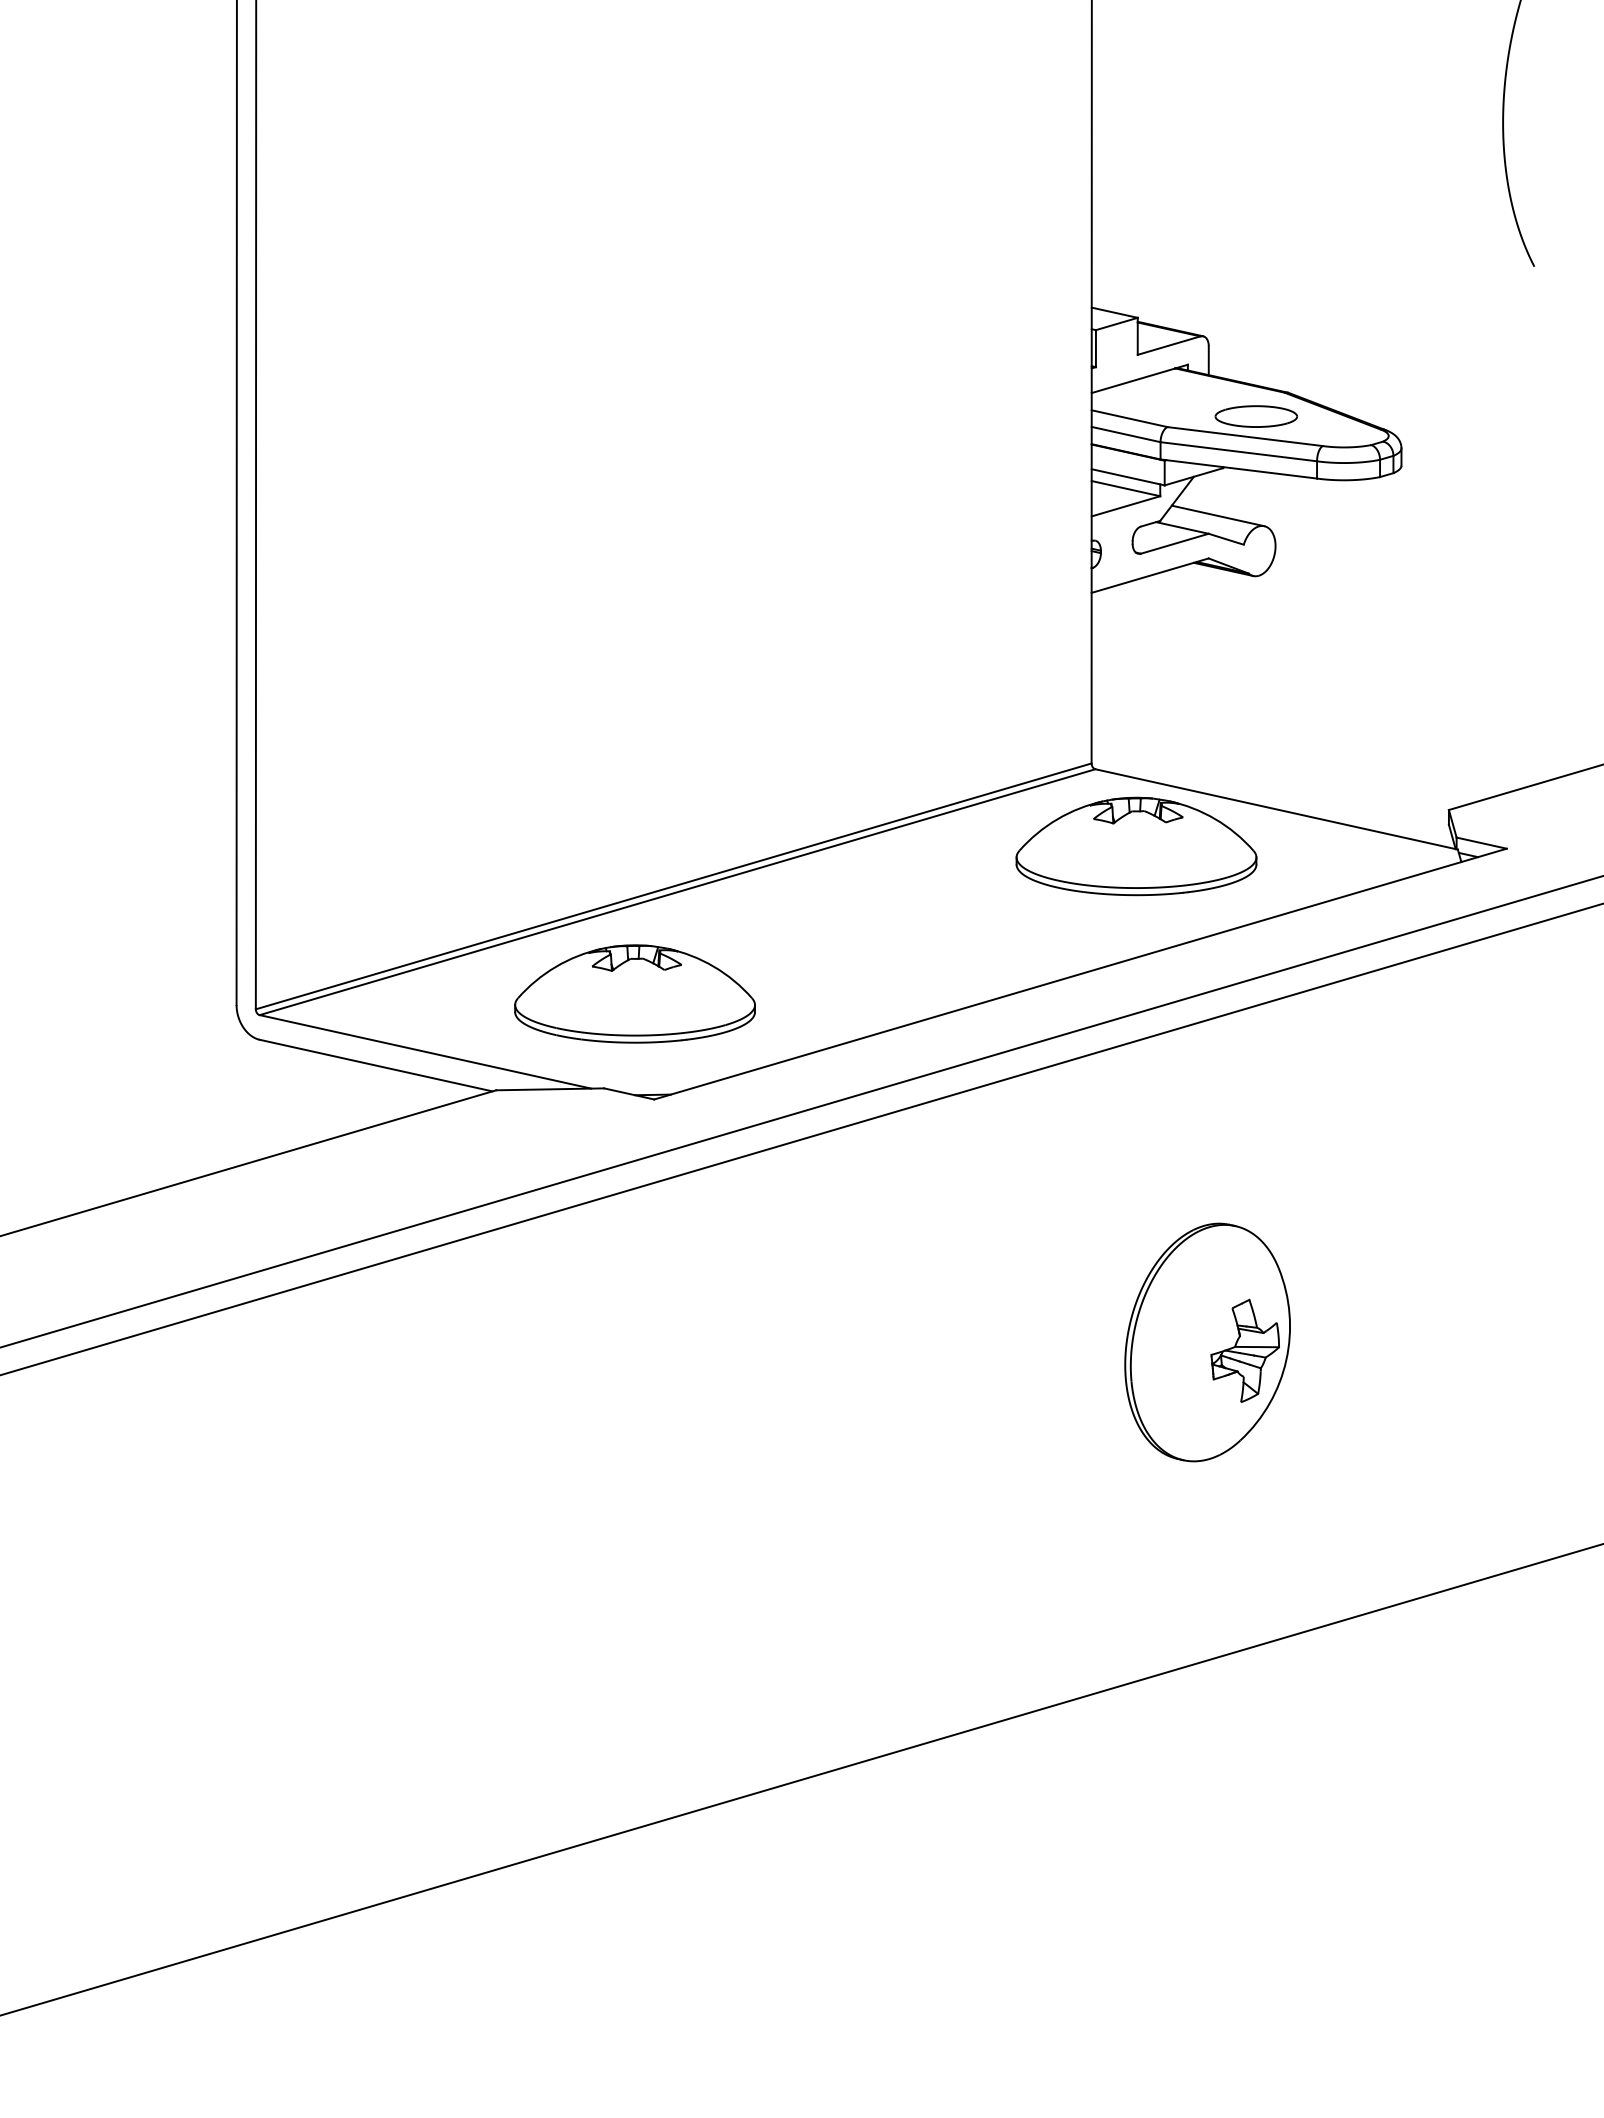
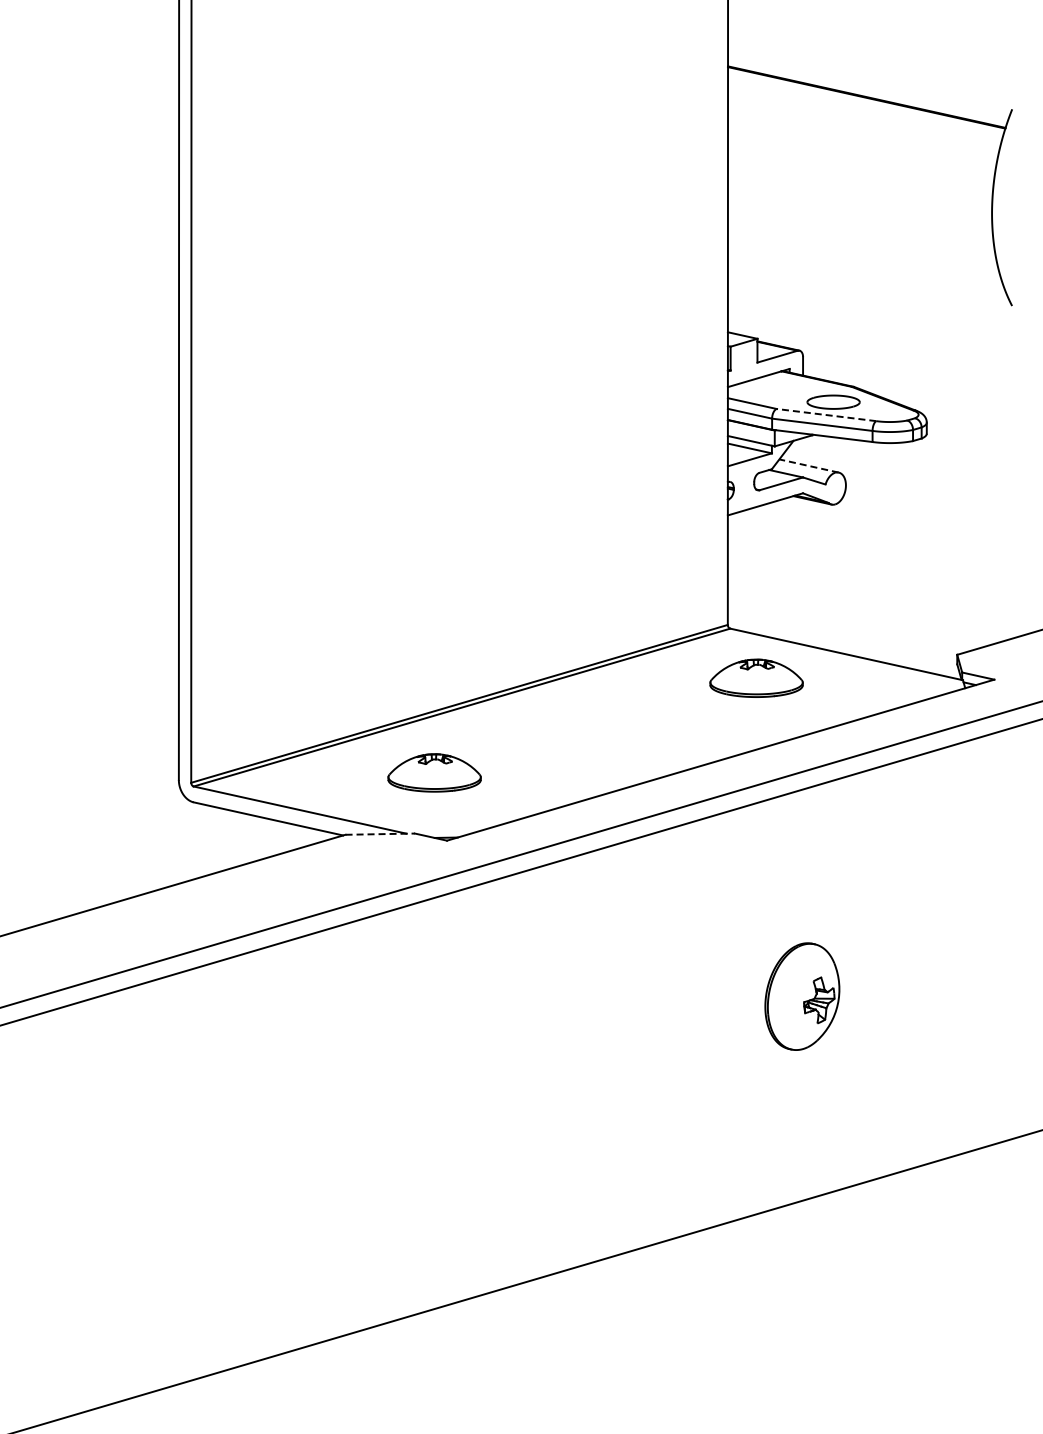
line: (1243, 437) -> (825, 415), solid -> dashed
line: (1217, 515) -> (808, 465), solid -> dashed
part: (1136, 846) -> (756, 678), size x0.6
part: (634, 993) -> (434, 772), size x0.6
line: (550, 1089) -> (380, 834), solid -> dashed
part: (1207, 1342) -> (802, 996), size x0.7

